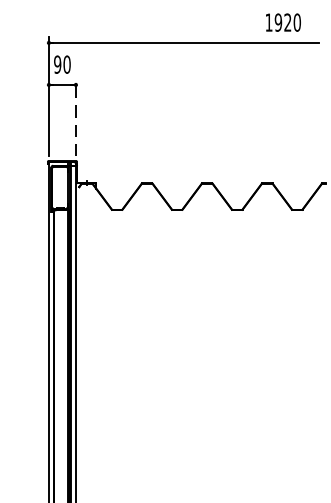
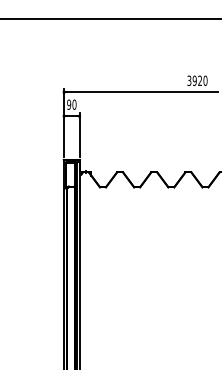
text: (269, 22) -> (189, 80), 1920 -> 3920
line: (75, 116) -> (79, 134), dashed -> solid

